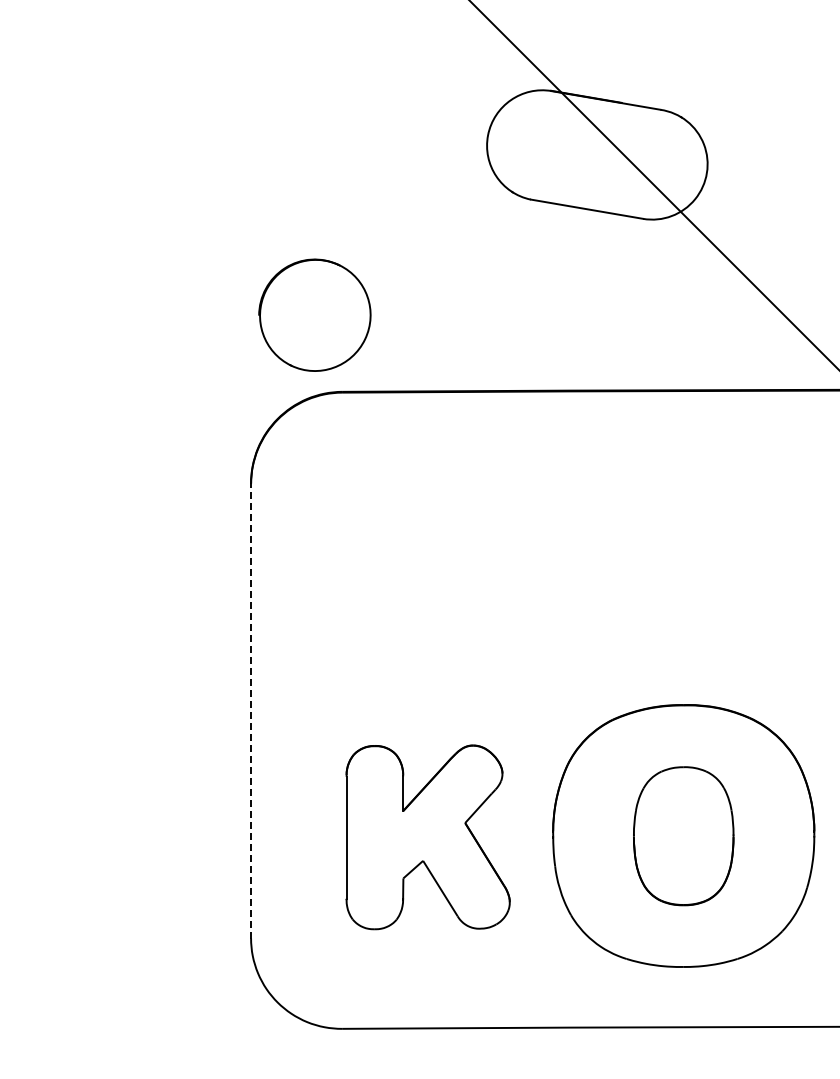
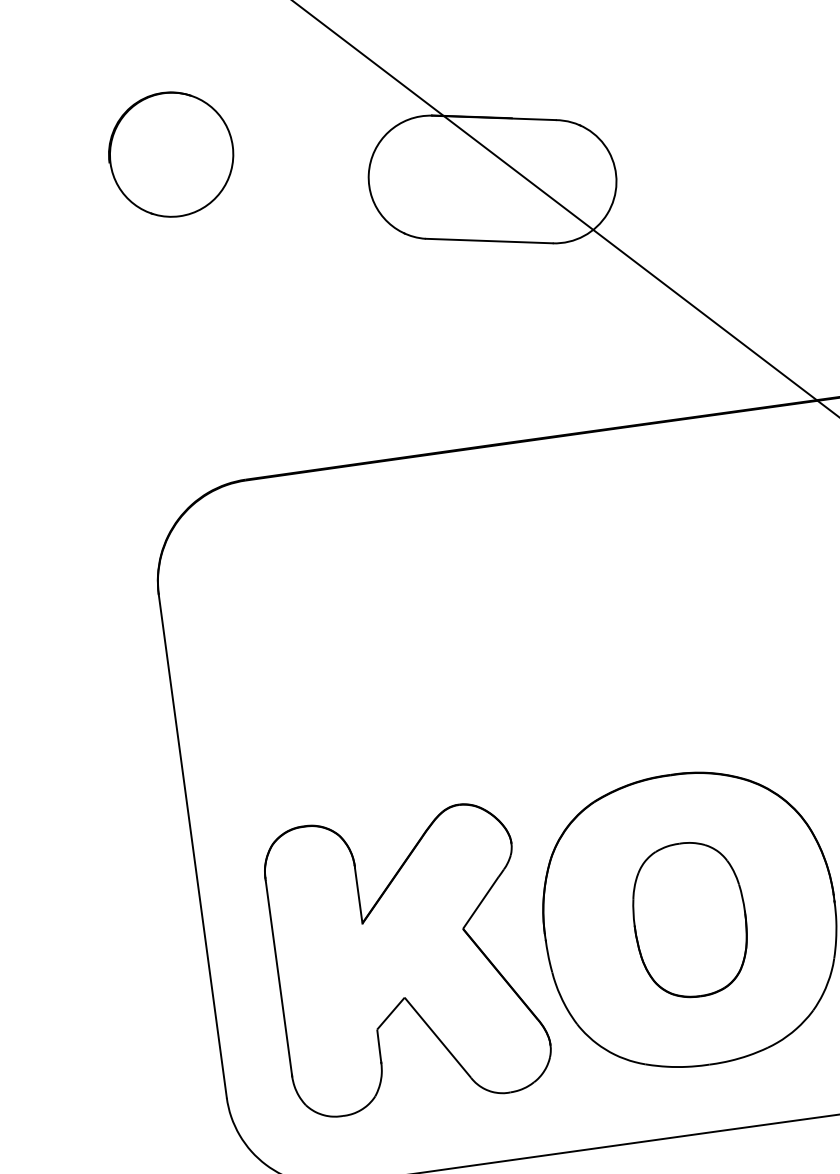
part: (314, 314) -> (170, 153), moved
line: (251, 710) -> (193, 845), dashed -> solid
part: (427, 837) -> (406, 959), size x1.43

